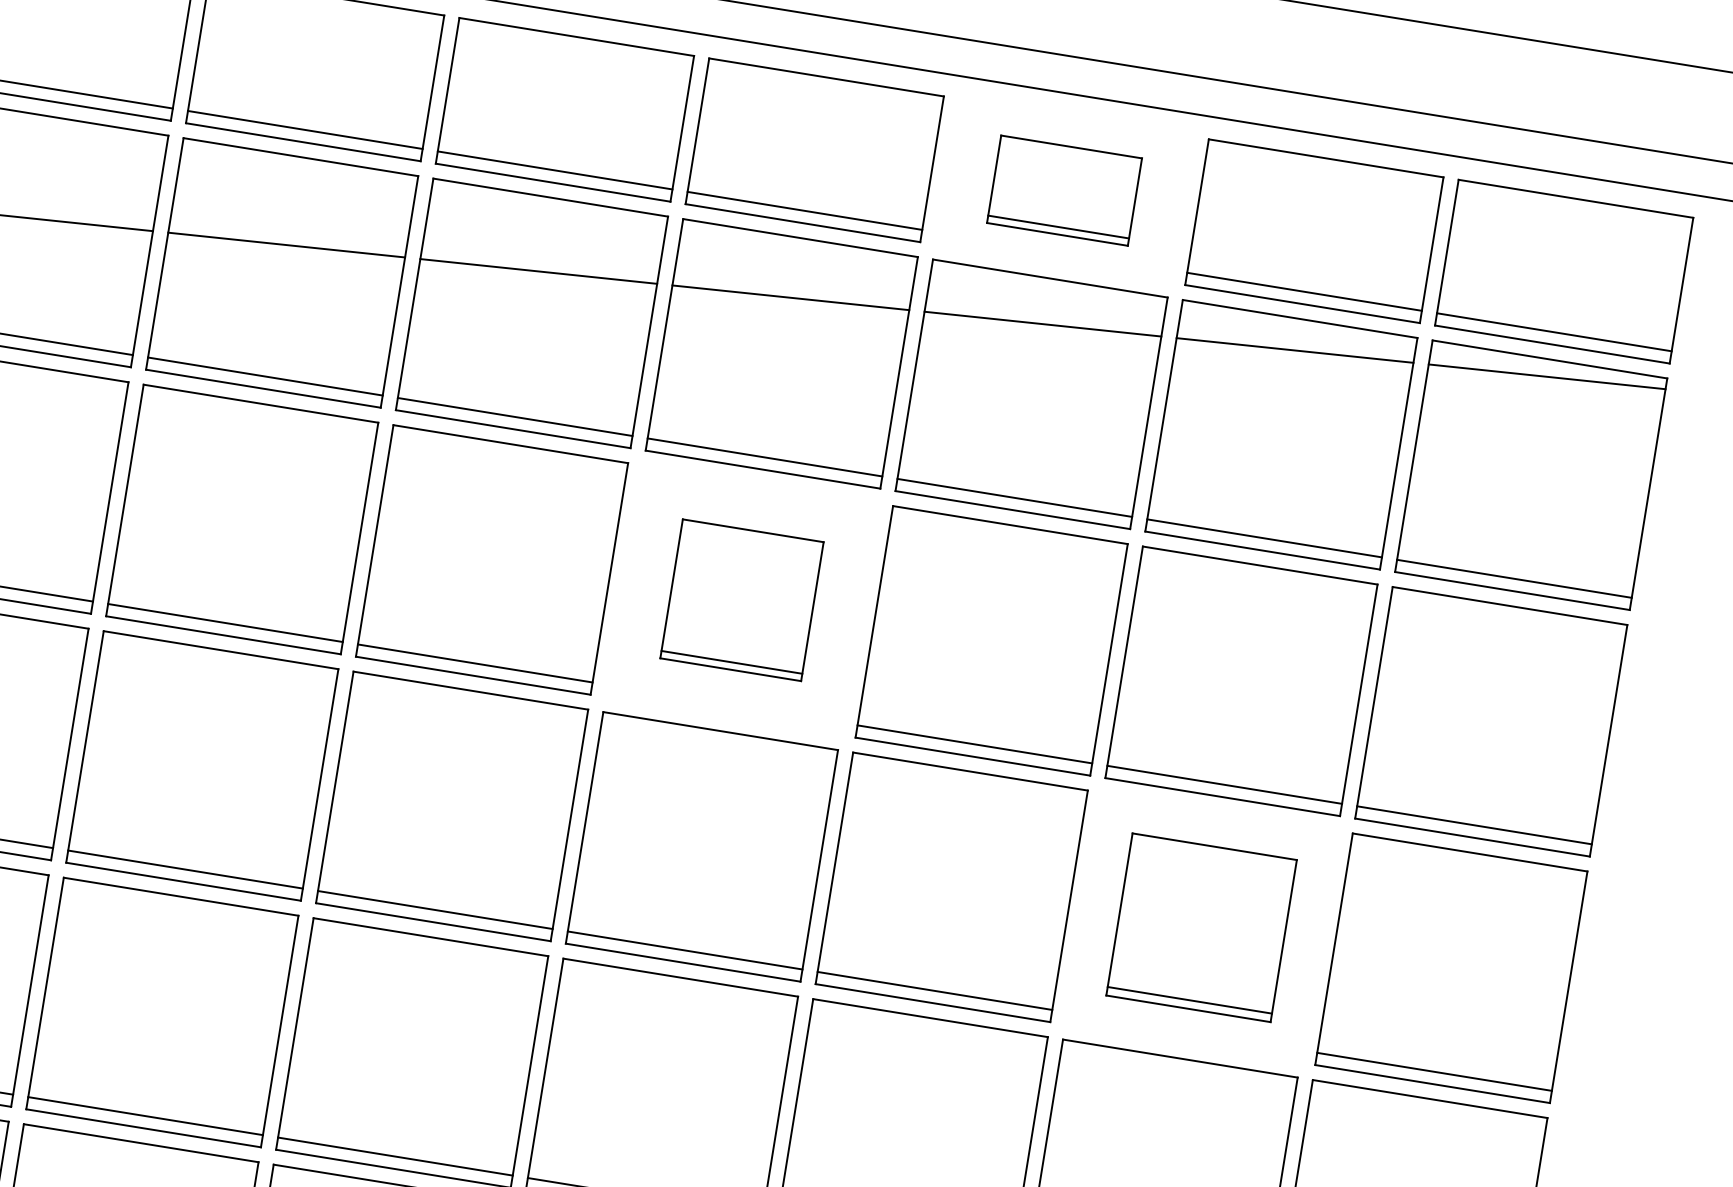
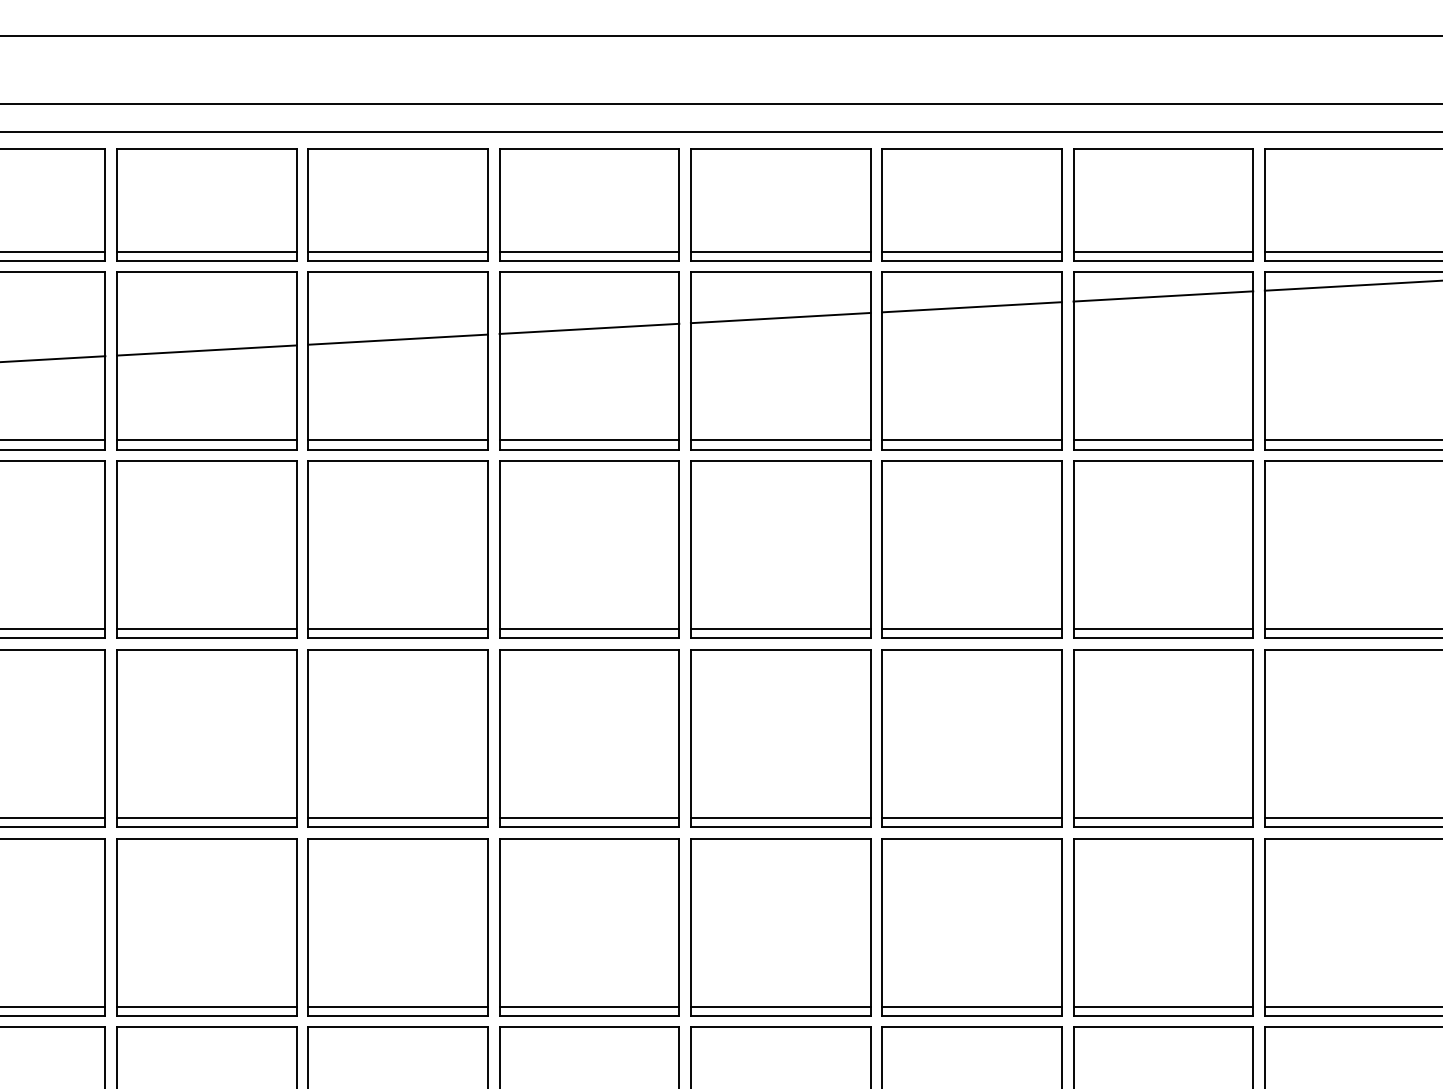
part: (1063, 189) -> (971, 204), size x1.67
part: (741, 599) -> (780, 549), size x1.67
part: (1201, 927) -> (1163, 738), size x1.43

